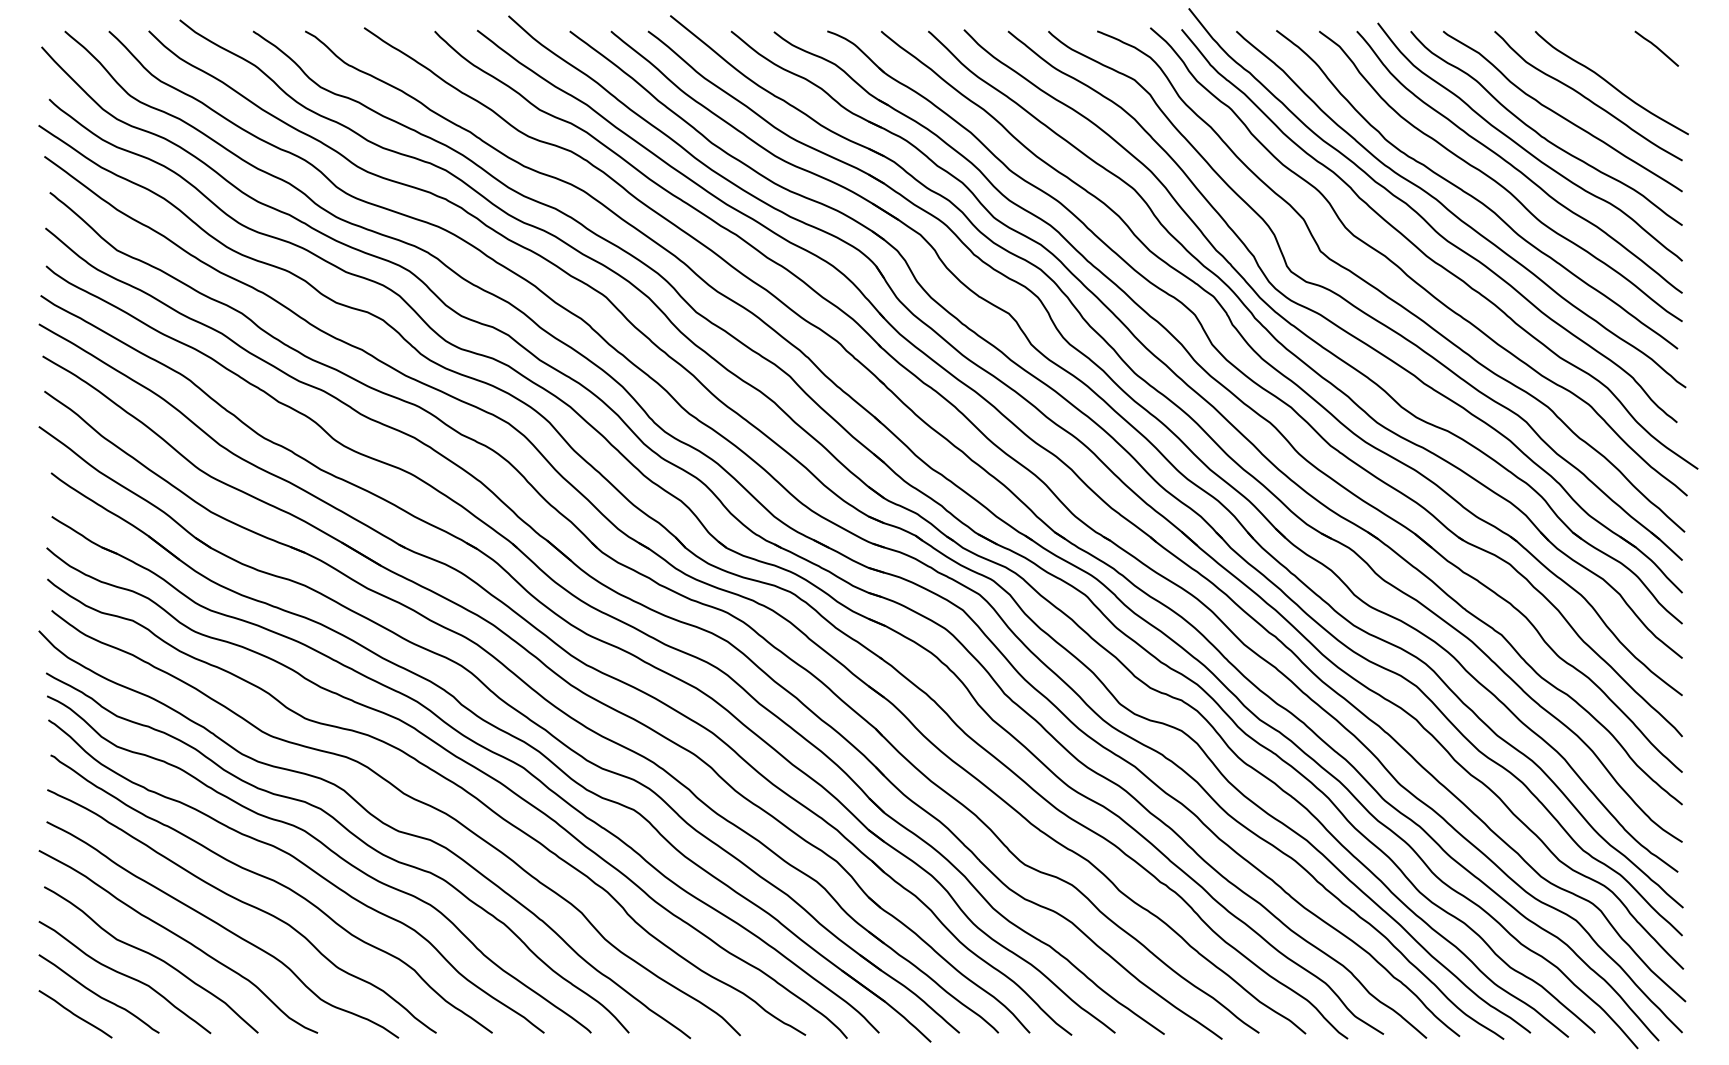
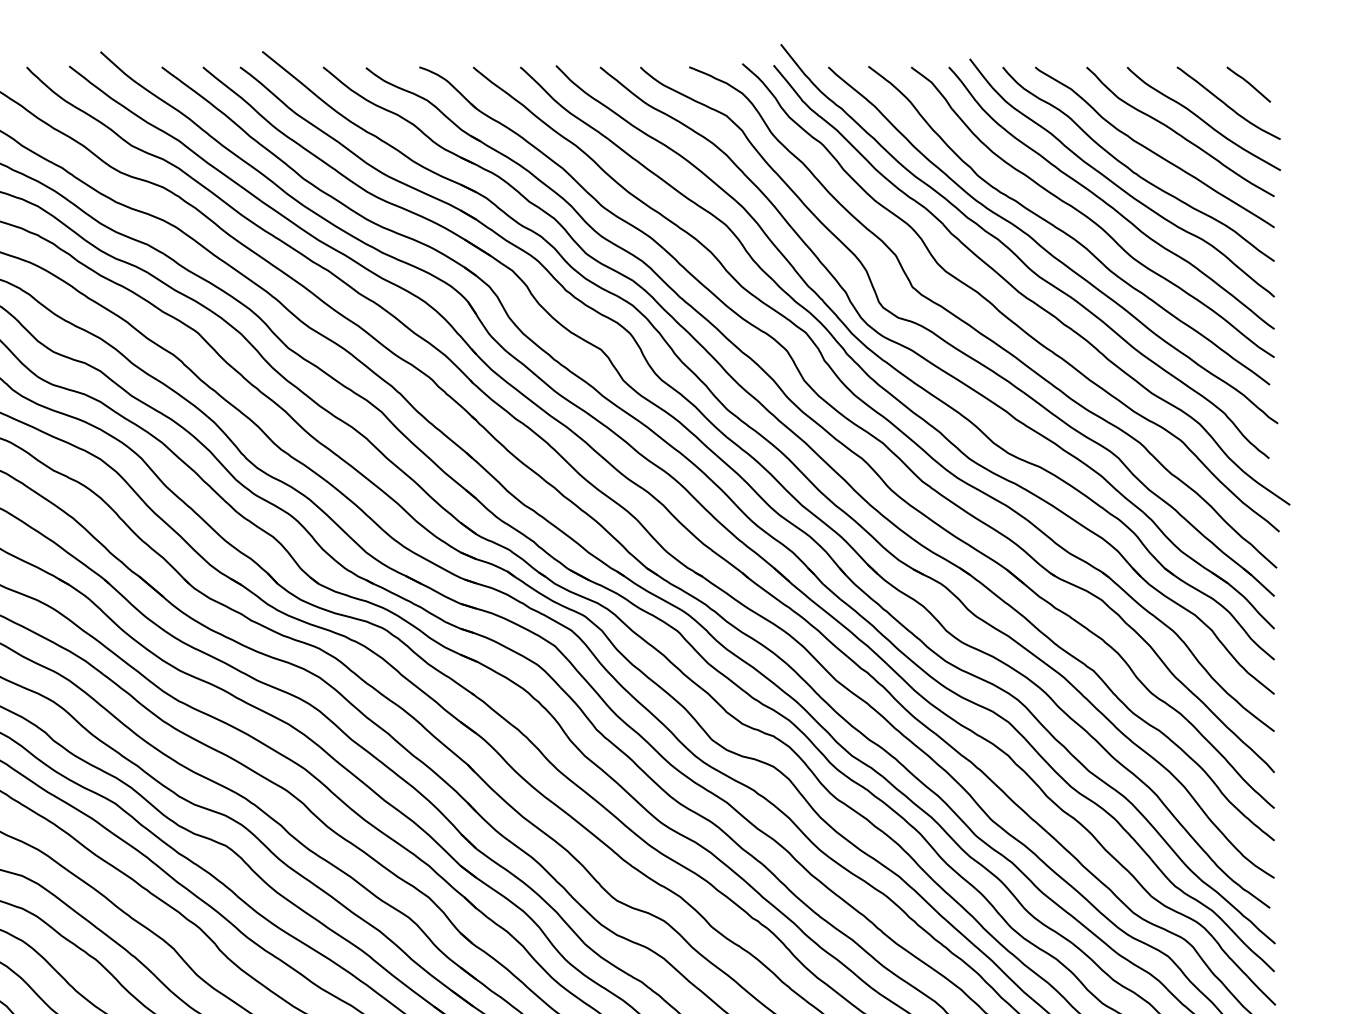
curve: (1634, 67) -> (1226, 103), added

